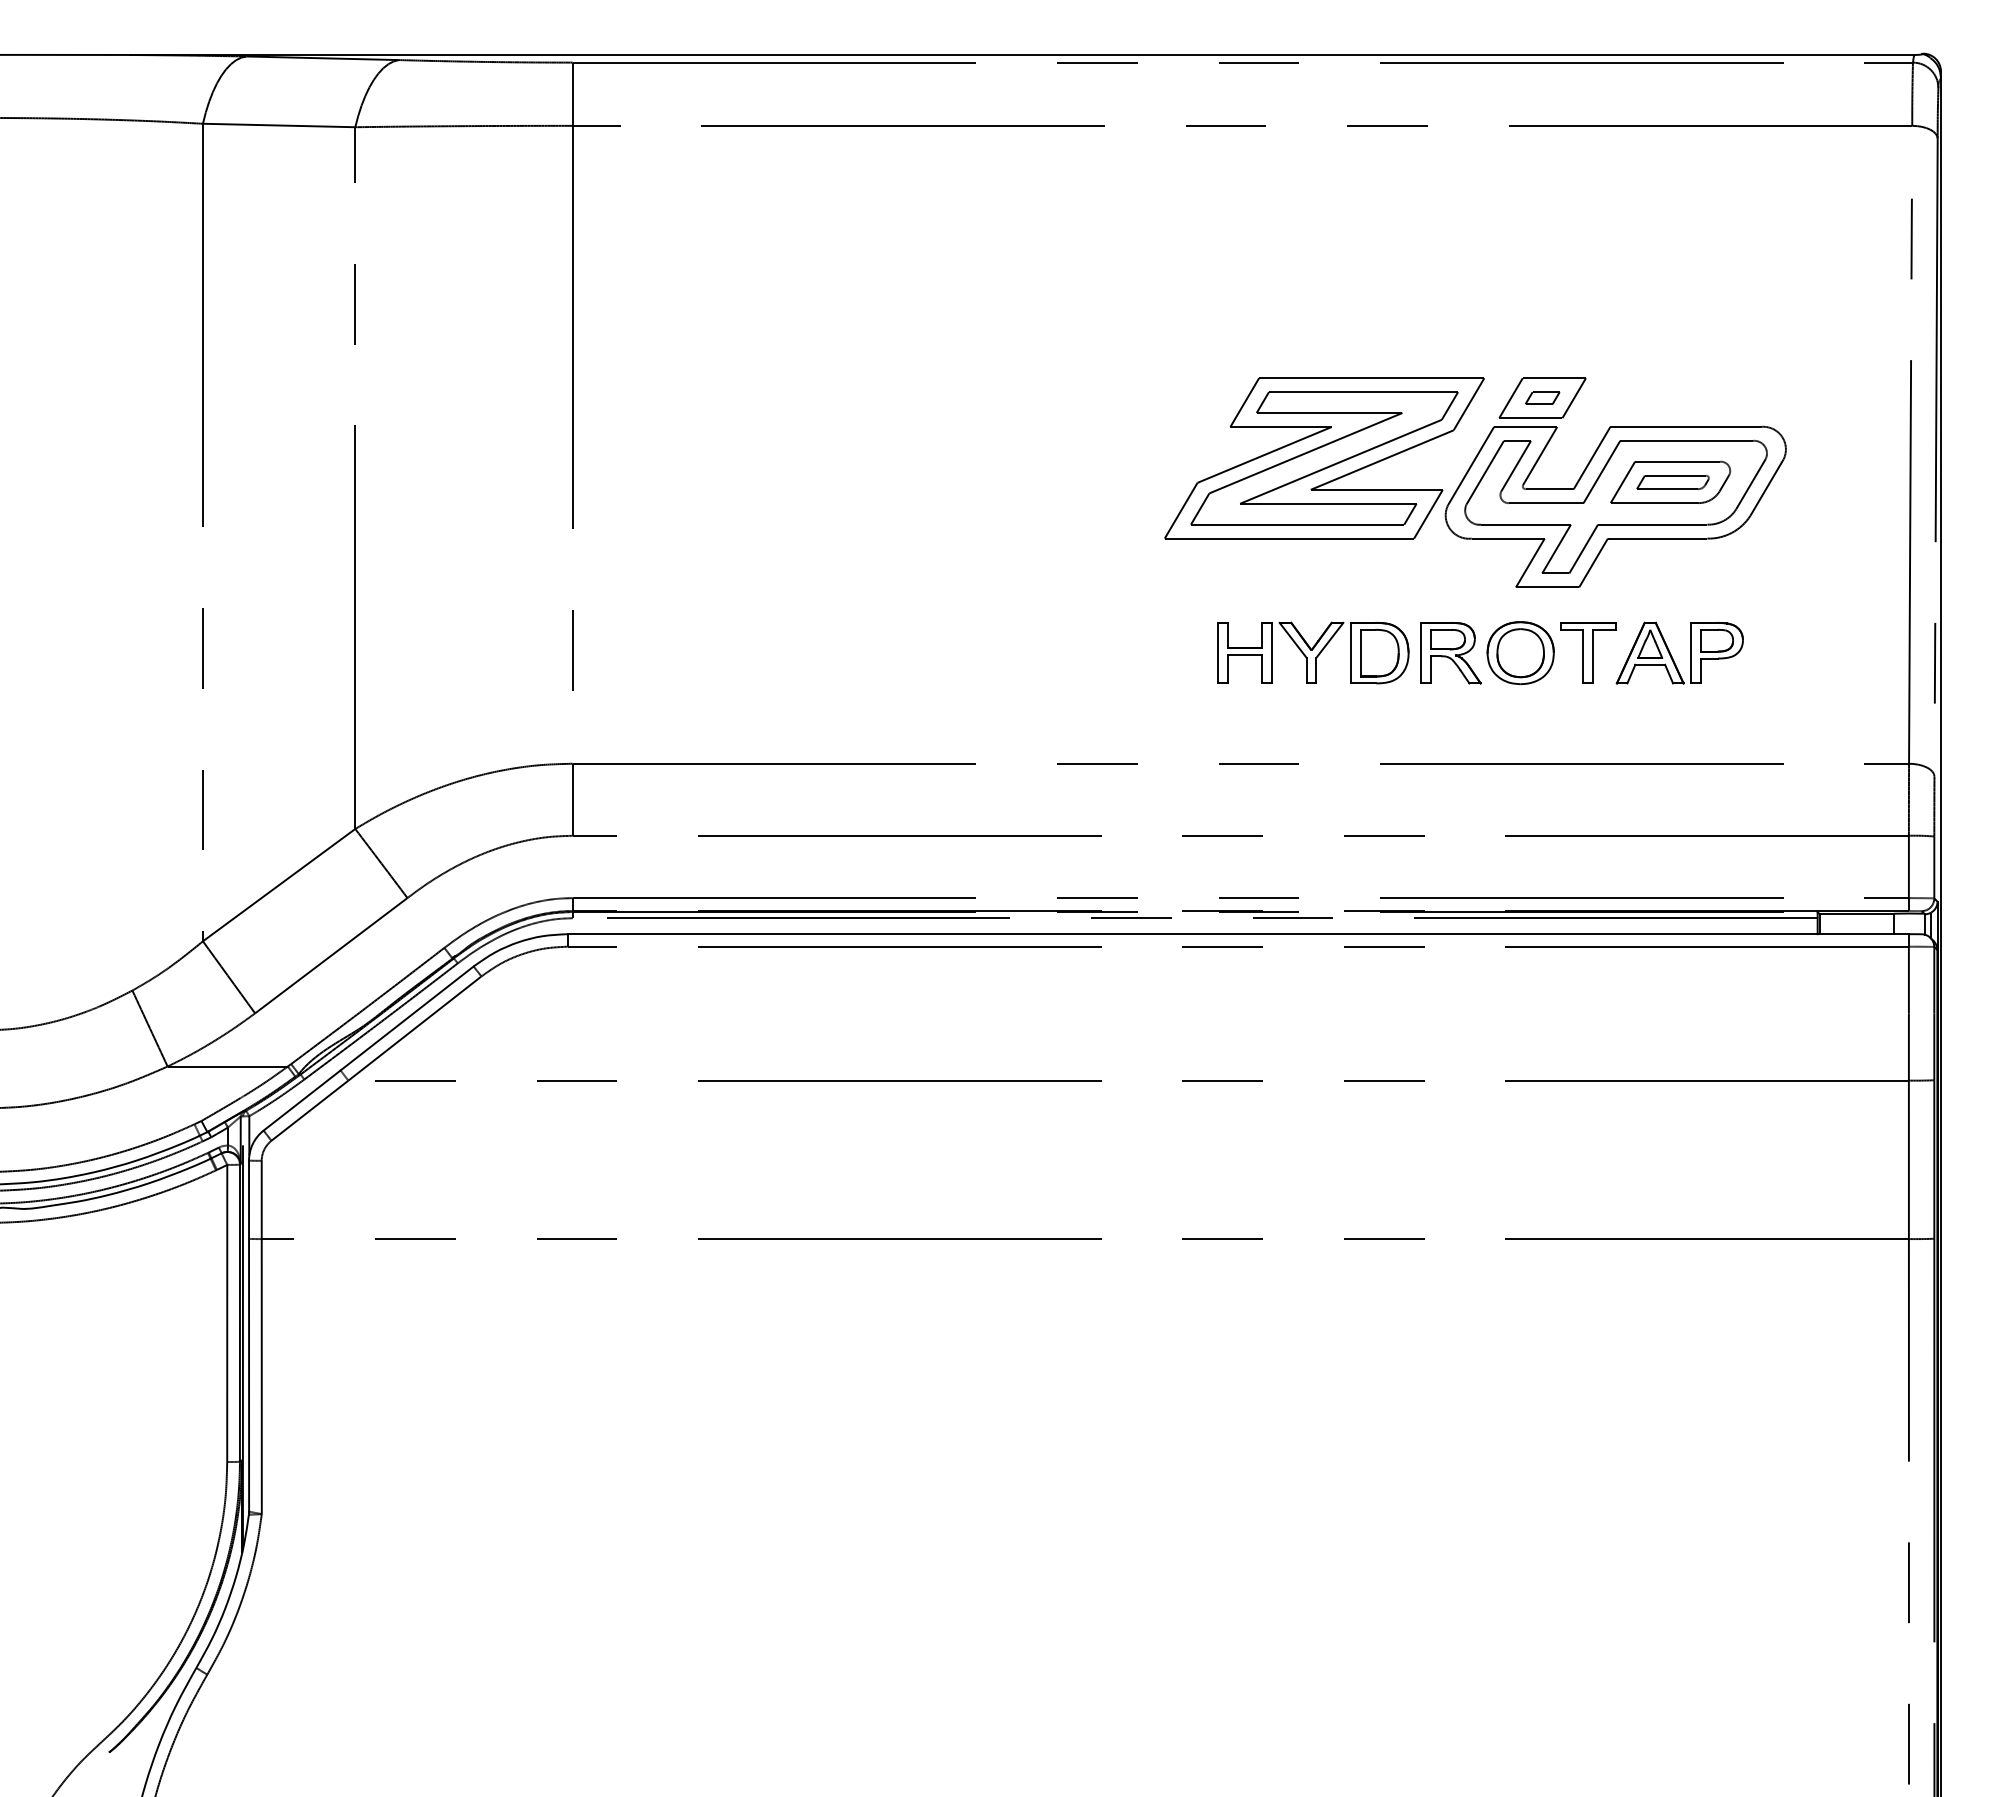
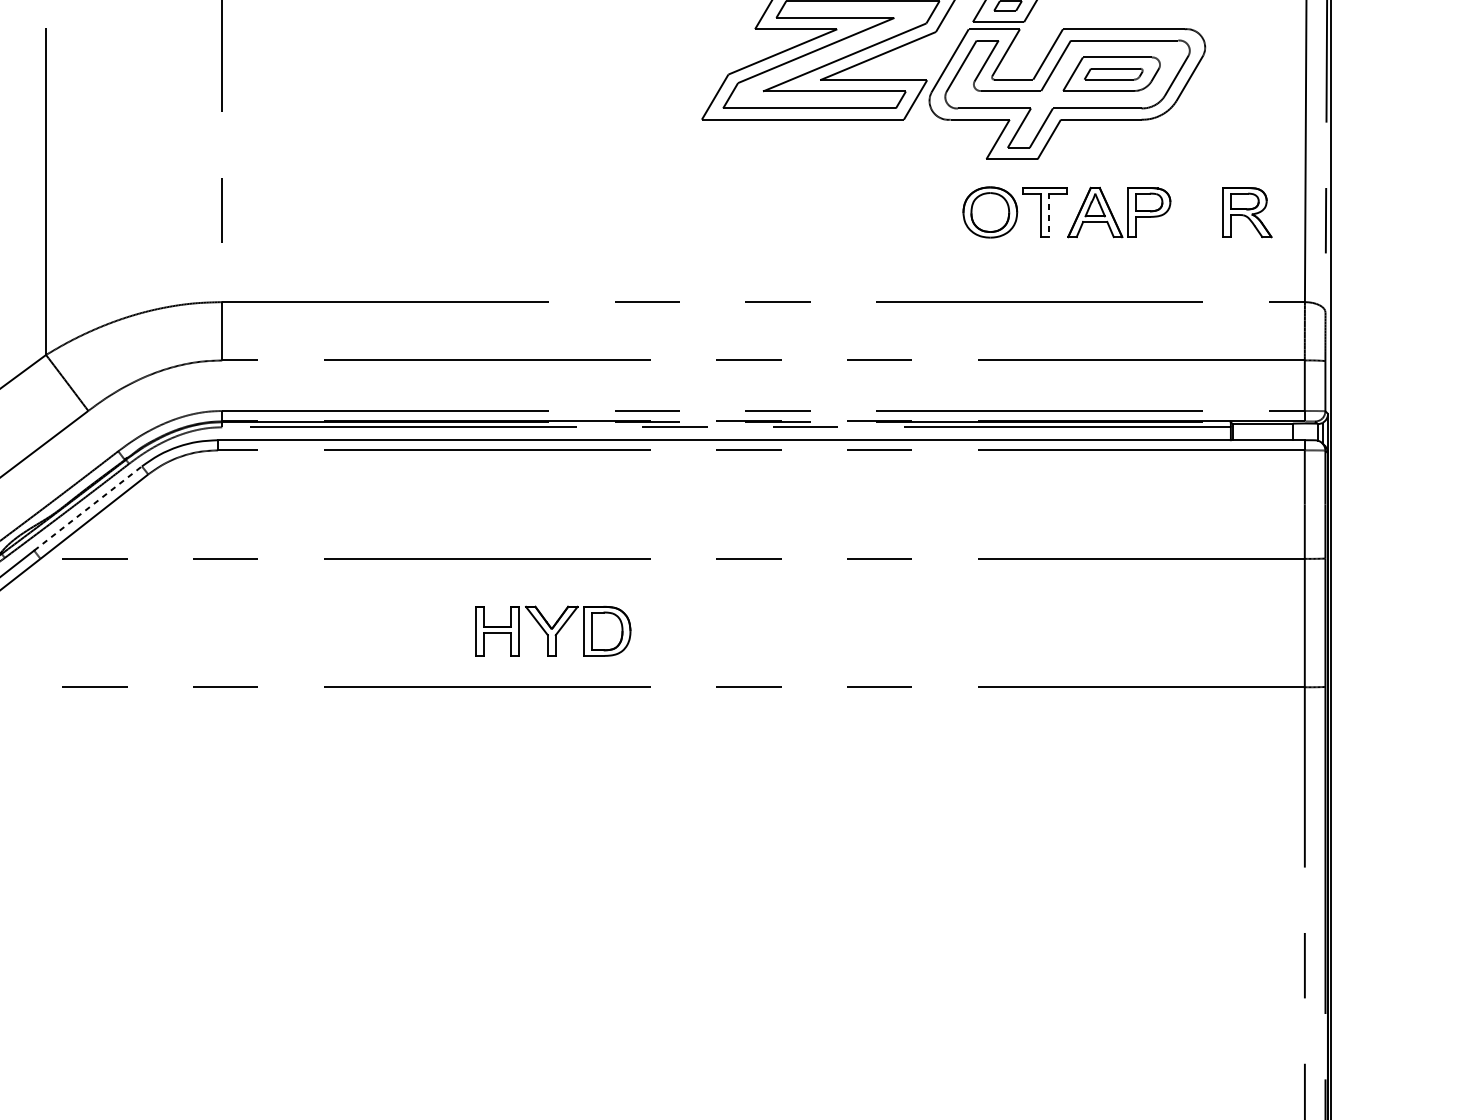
part: (1313, 652) -> (553, 630), moved
part: (1450, 653) -> (1246, 212), moved
line: (1593, 656) -> (1049, 215), solid -> dashed
line: (407, 1018) -> (88, 508), solid -> dashed

